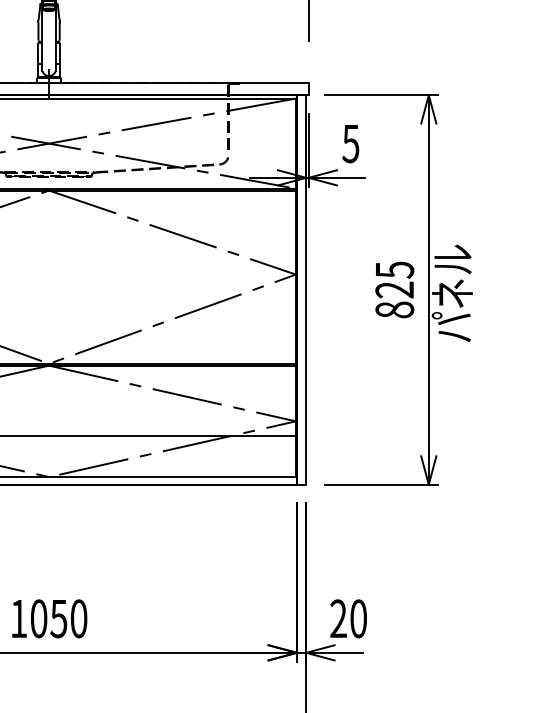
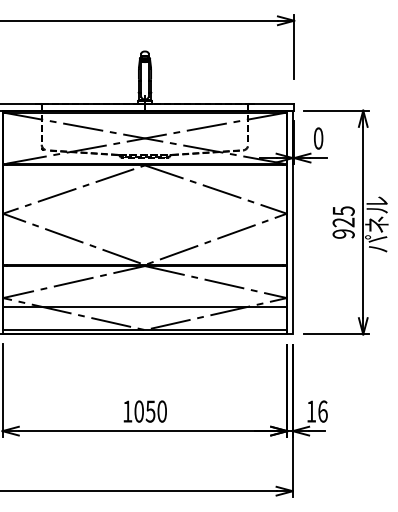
text: (350, 143) -> (318, 138), 5 -> 0
text: (394, 309) -> (343, 233), 825 -> 925
text: (347, 618) -> (316, 411), 20 -> 16

